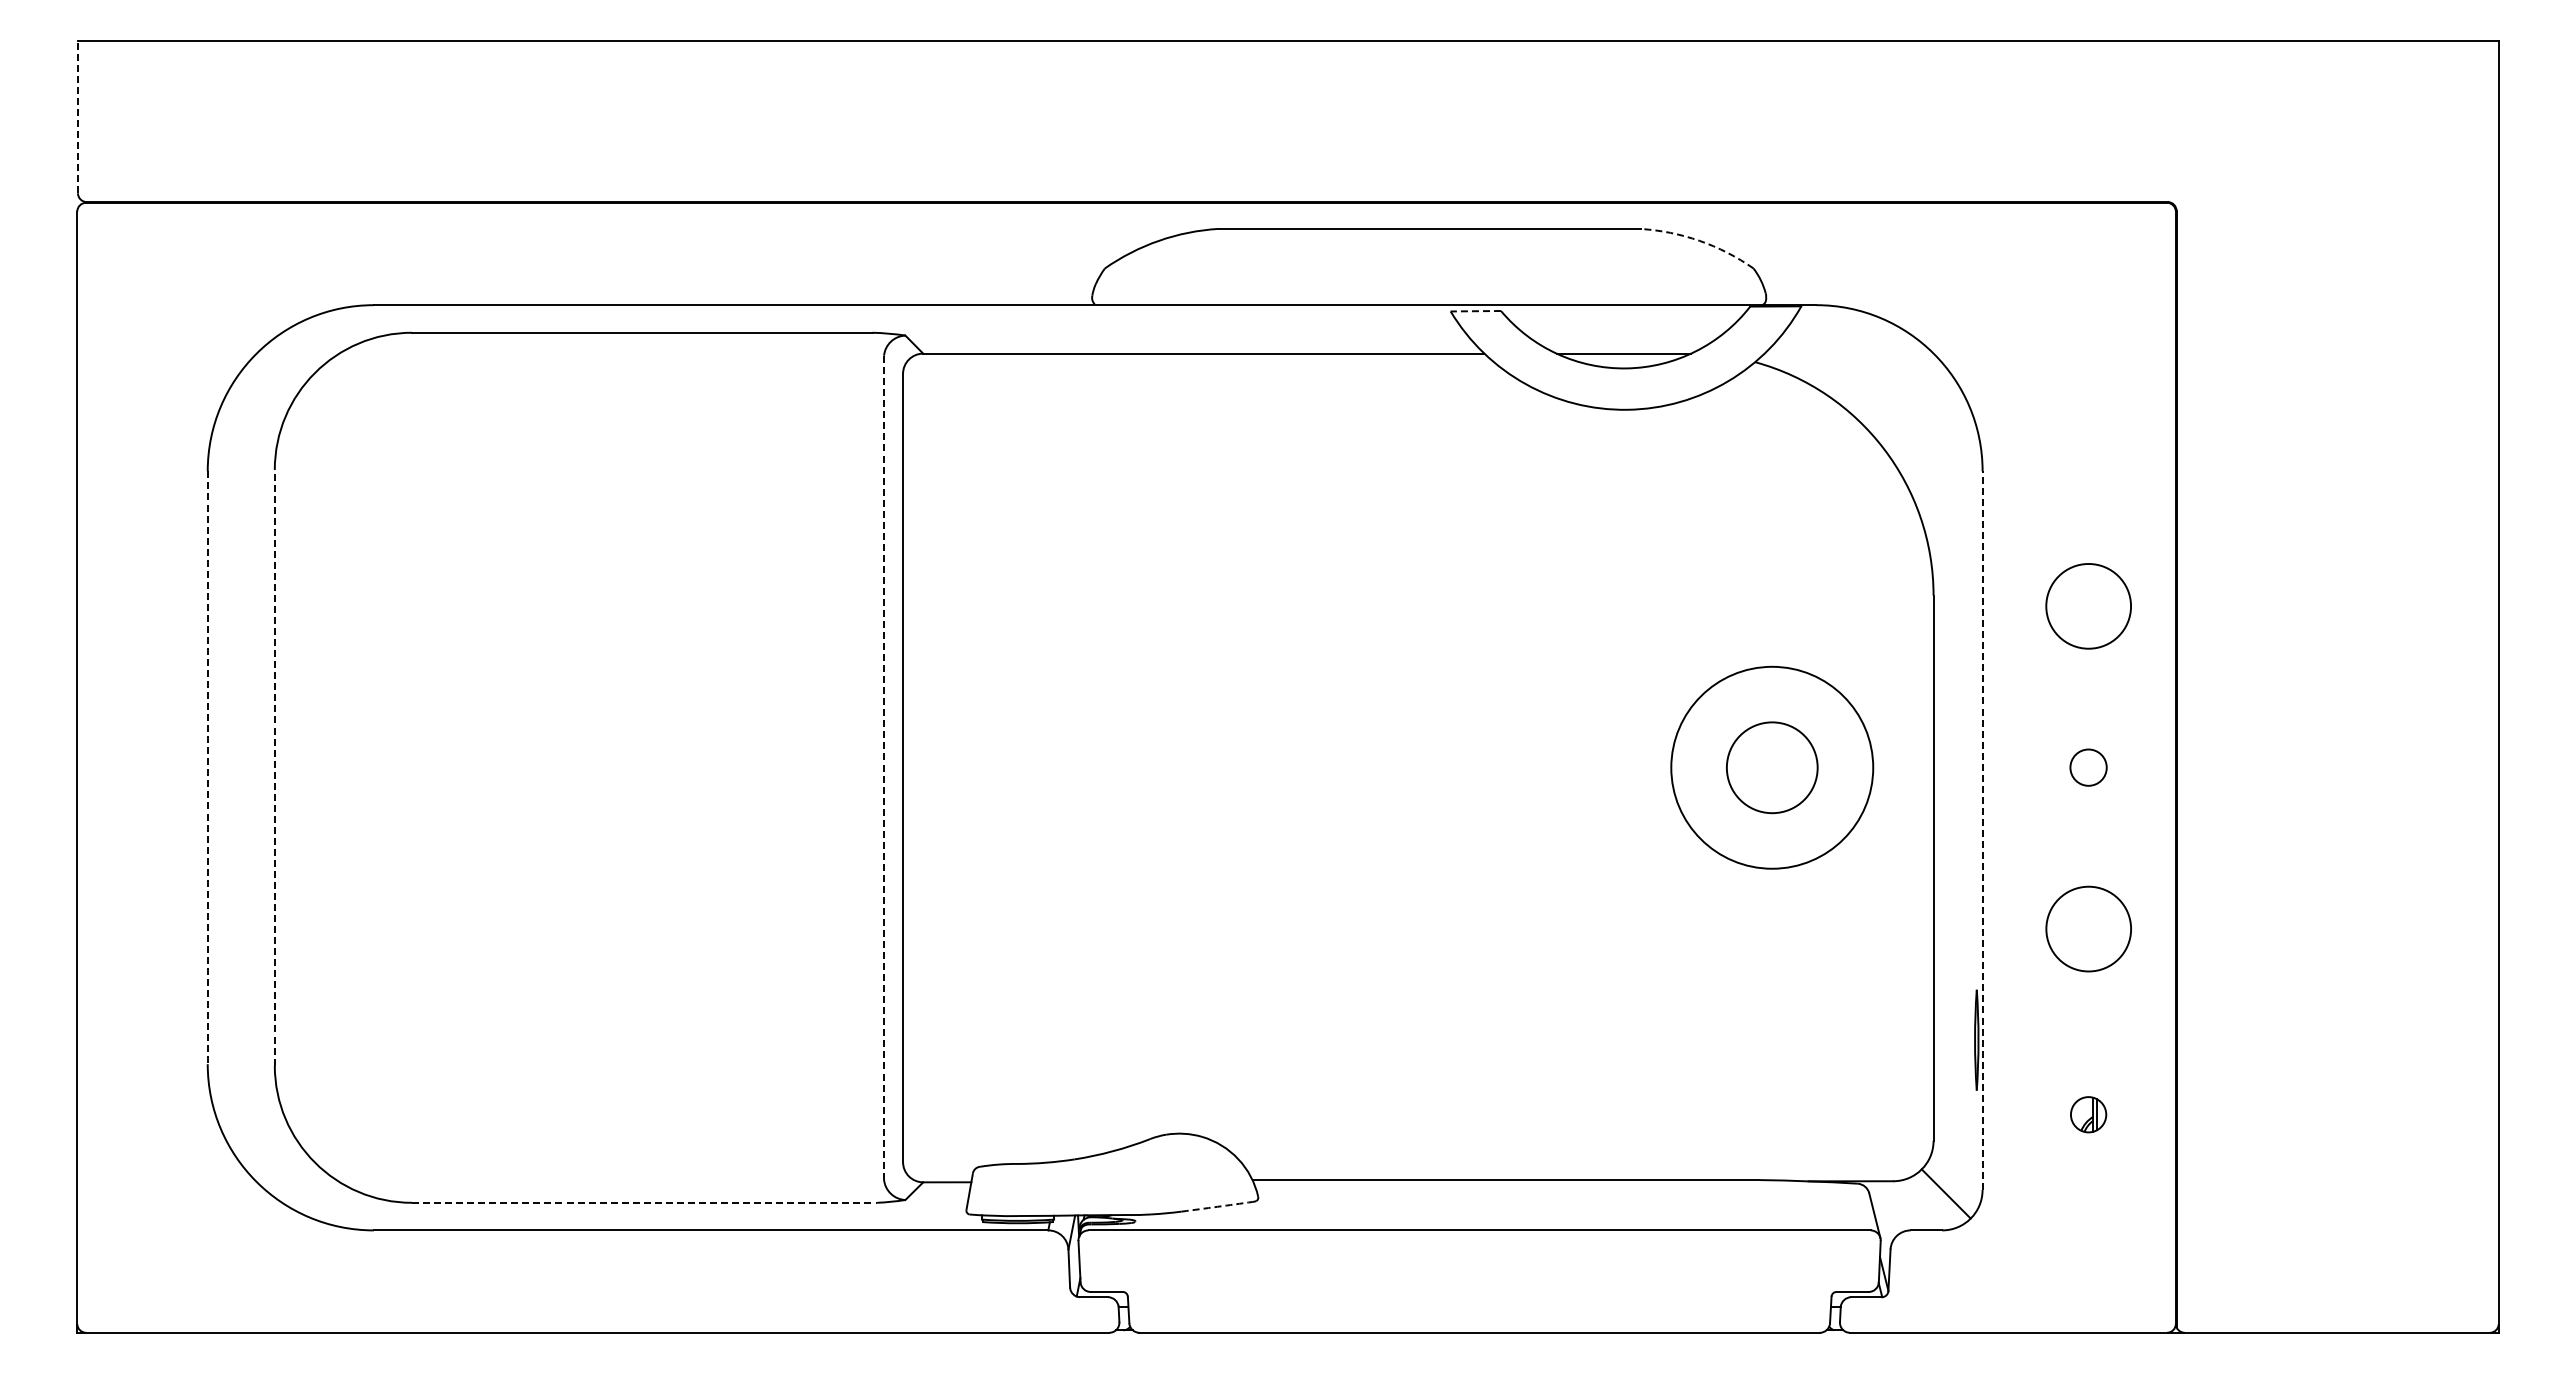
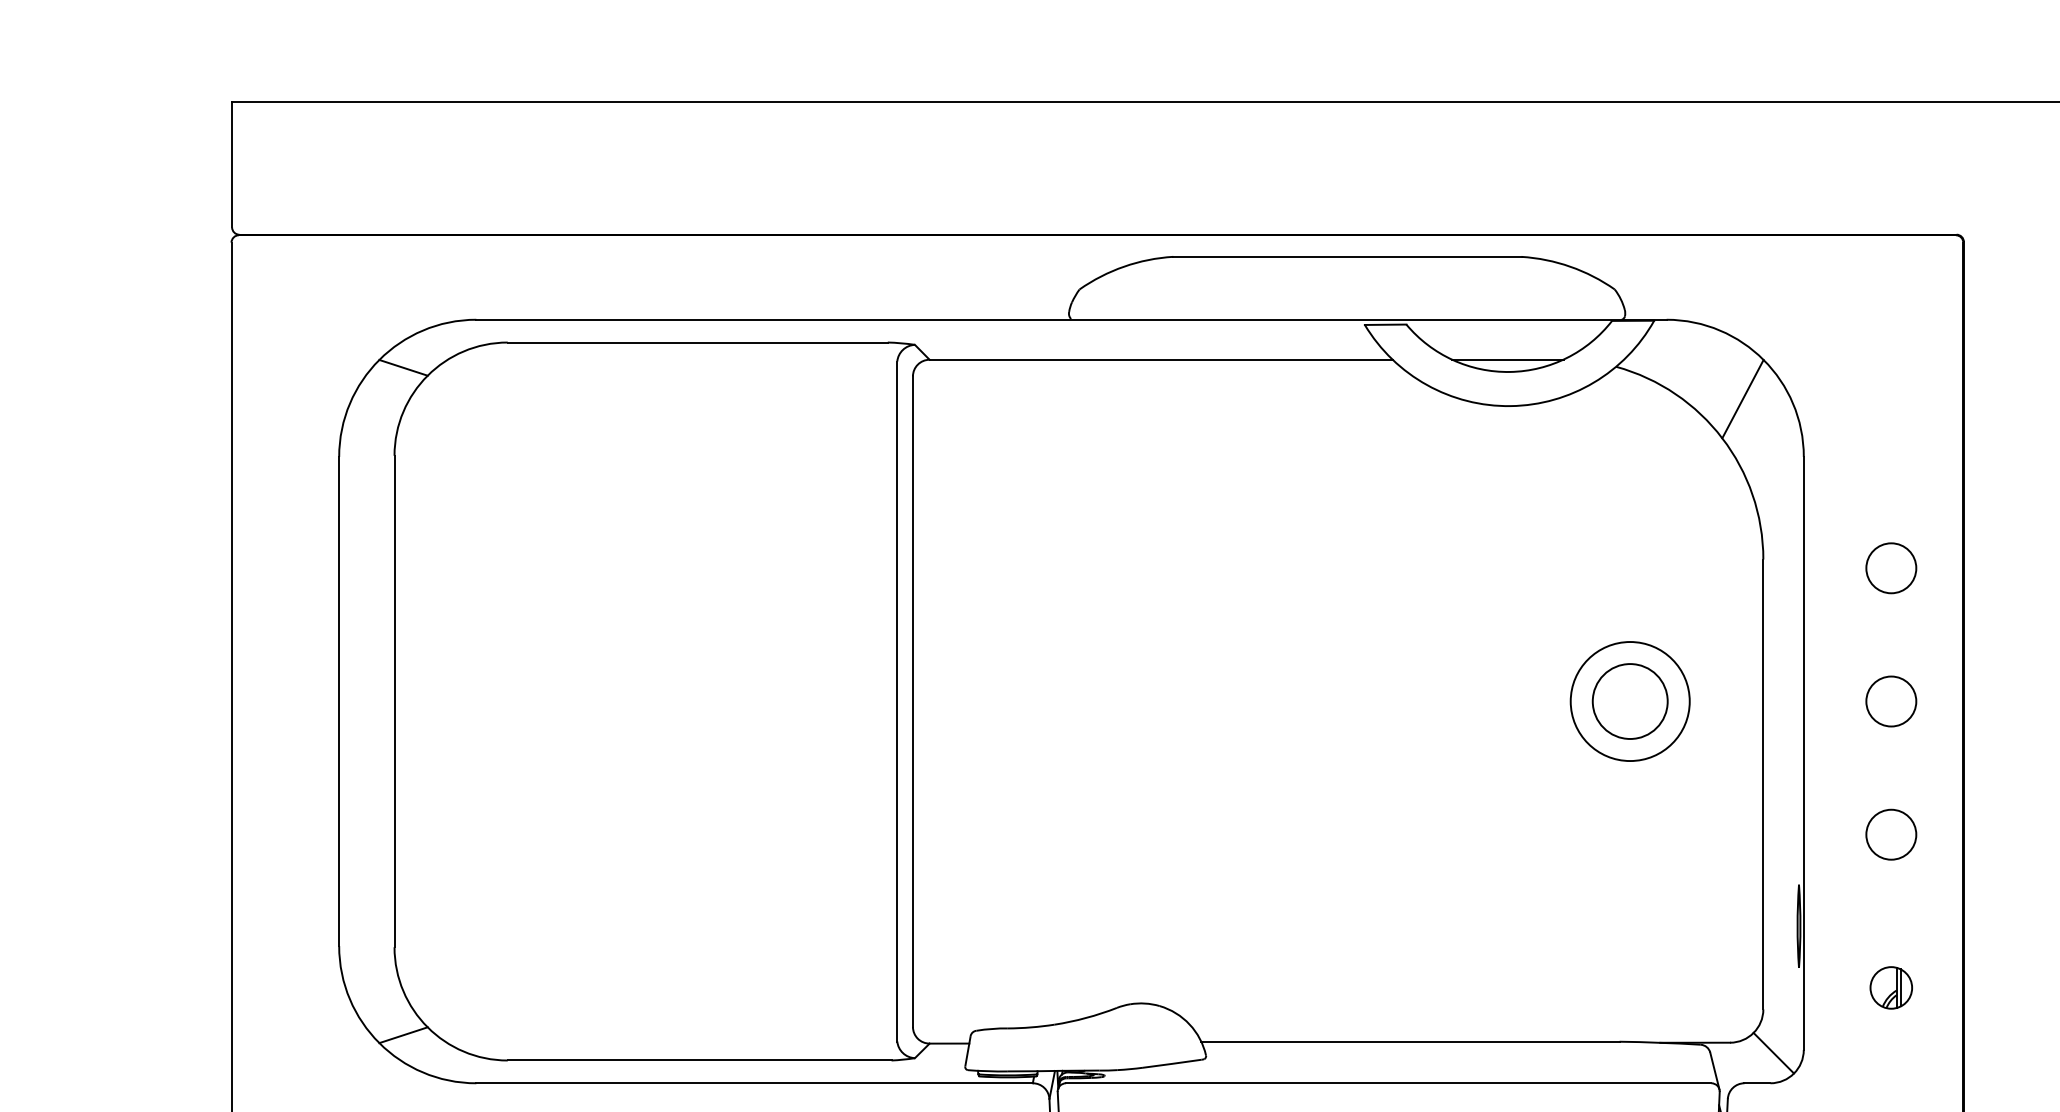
line: (77, 117) -> (231, 164), dashed -> solid
arc: (1699, 240) -> (1570, 266), dashed -> solid
line: (1475, 311) -> (1385, 324), dashed -> solid
line: (285, 362) -> (403, 367), added
line: (1908, 400) -> (1742, 398), added
circle: (2088, 606) -> (1891, 568), size x0.71
line: (274, 767) -> (394, 701), dashed -> solid
line: (884, 767) -> (897, 701), dashed -> solid
circle: (1772, 767) -> (1630, 701), size x0.71
circle: (2088, 767) -> (1891, 701), size x1.67
line: (207, 768) -> (338, 702), dashed -> solid
line: (1982, 830) -> (1803, 753), dashed -> solid
circle: (2088, 929) -> (1891, 834), size x0.71
part: (2088, 1114) -> (1891, 987), size x1.43
line: (285, 1171) -> (403, 1034), added
line: (644, 1202) -> (699, 1060), dashed -> solid
arc: (1217, 1206) -> (1172, 1063), dashed -> solid

